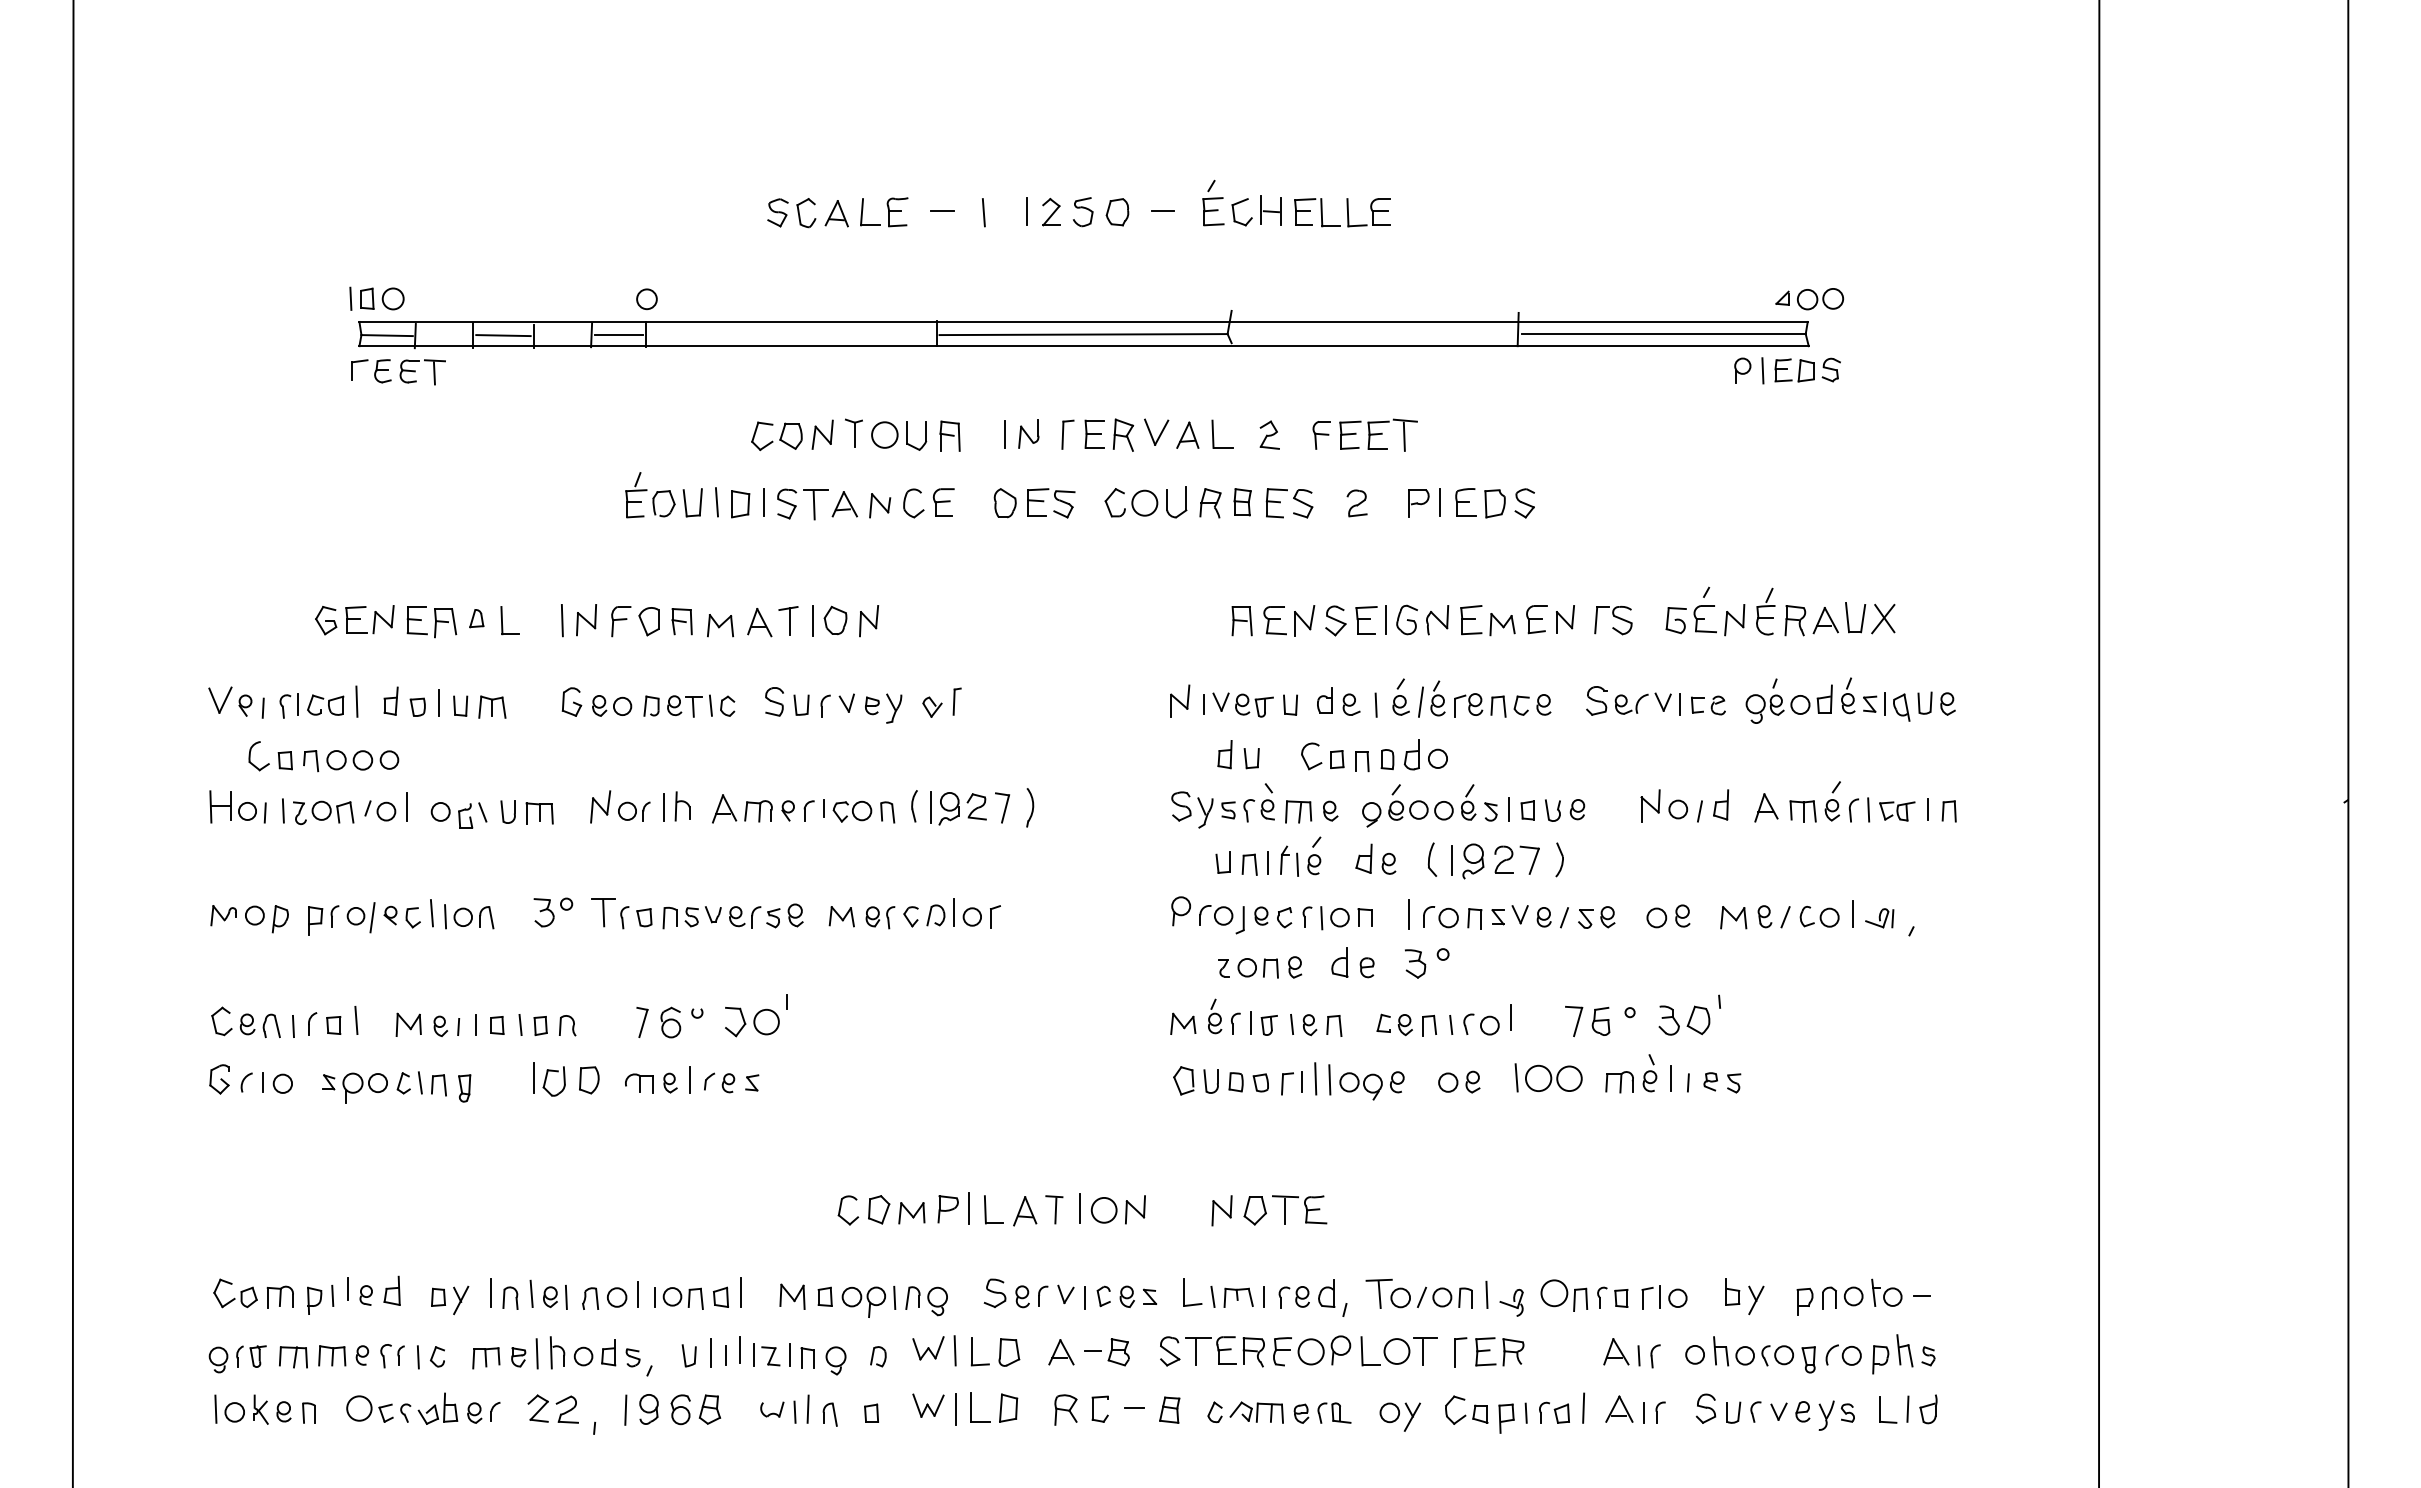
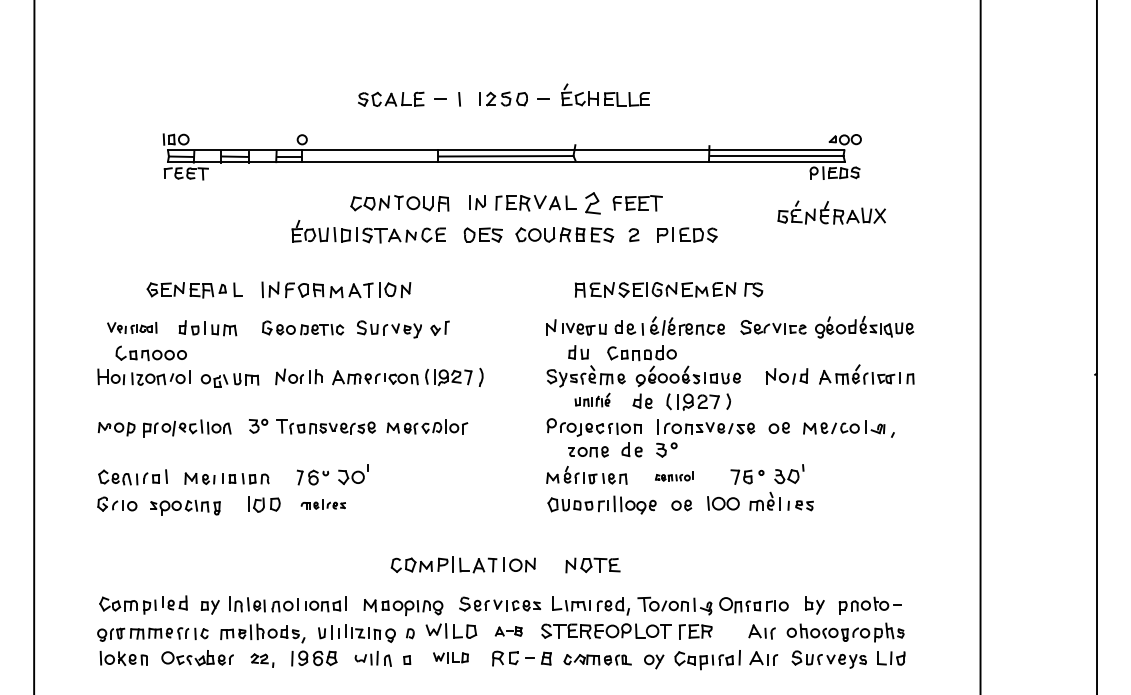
part: (1270, 433) -> (593, 202), size x1.6
part: (1780, 611) -> (831, 212), moved
part: (281, 701) -> (131, 327), size x0.7
part: (1268, 855) -> (592, 399), size x0.7
part: (1443, 1020) -> (674, 476), size x0.6
part: (692, 1080) -> (323, 504), size x0.7
part: (1088, 1352) -> (508, 631), size x0.7
part: (964, 1407) -> (450, 657), size x0.7
part: (561, 1414) -> (262, 660), size x0.7

